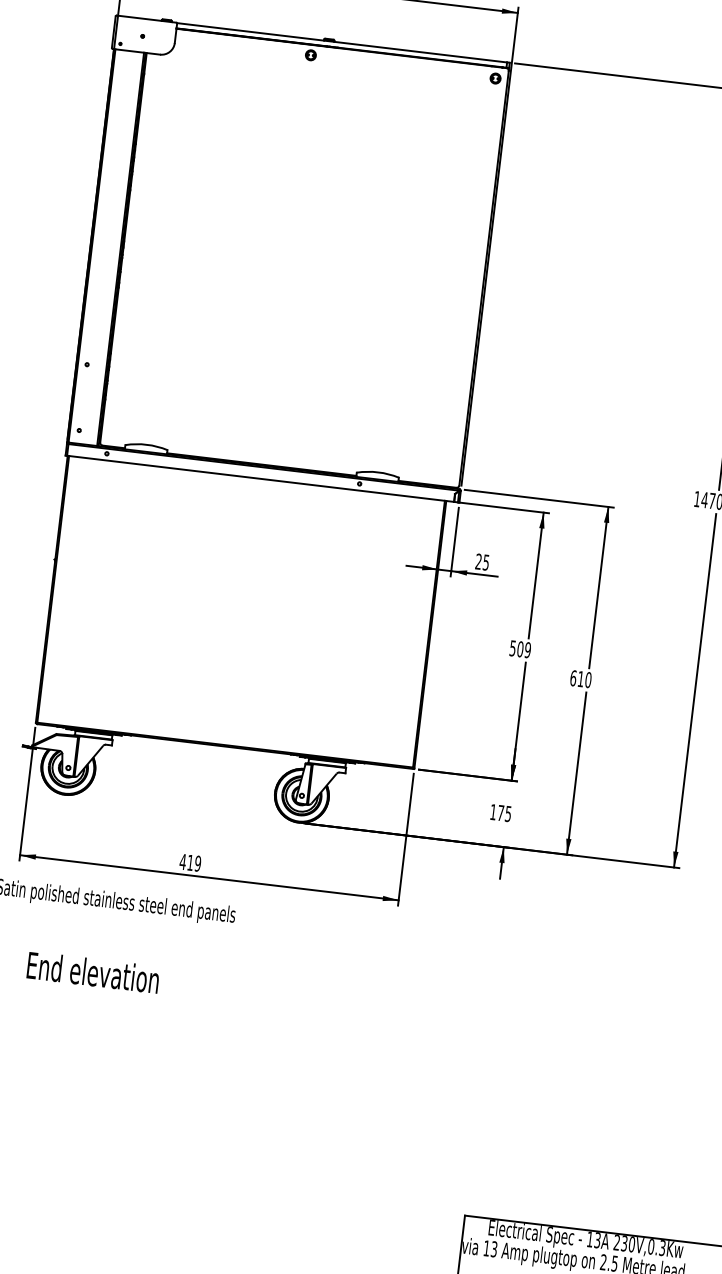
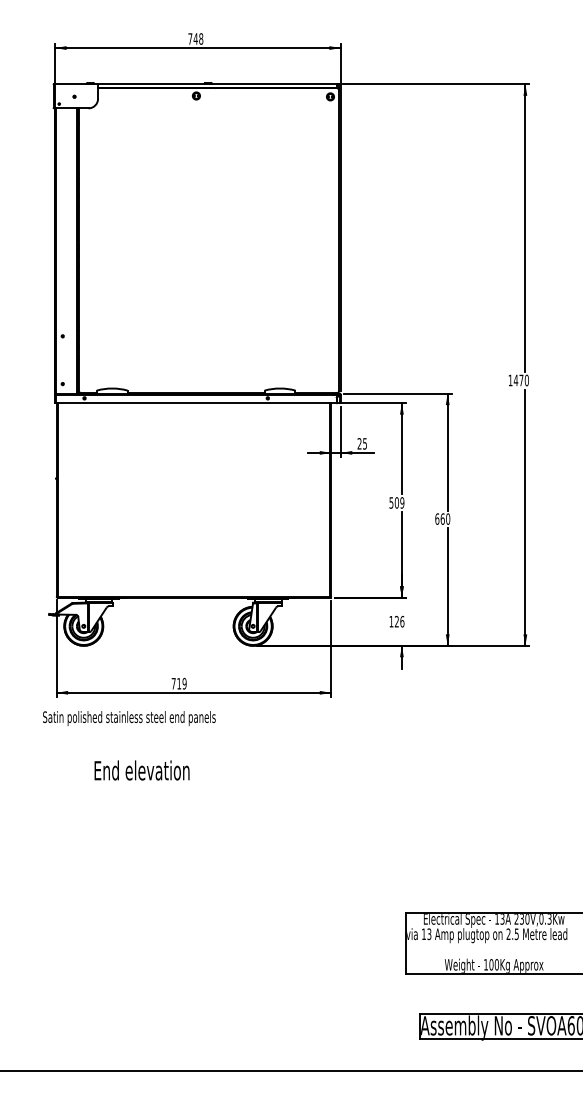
text: (580, 678) -> (442, 518), 610 -> 660
text: (504, 813) -> (399, 621), 175 -> 126
text: (182, 861) -> (173, 683), 419 -> 719
text: (92, 972) -> (141, 770), moved

